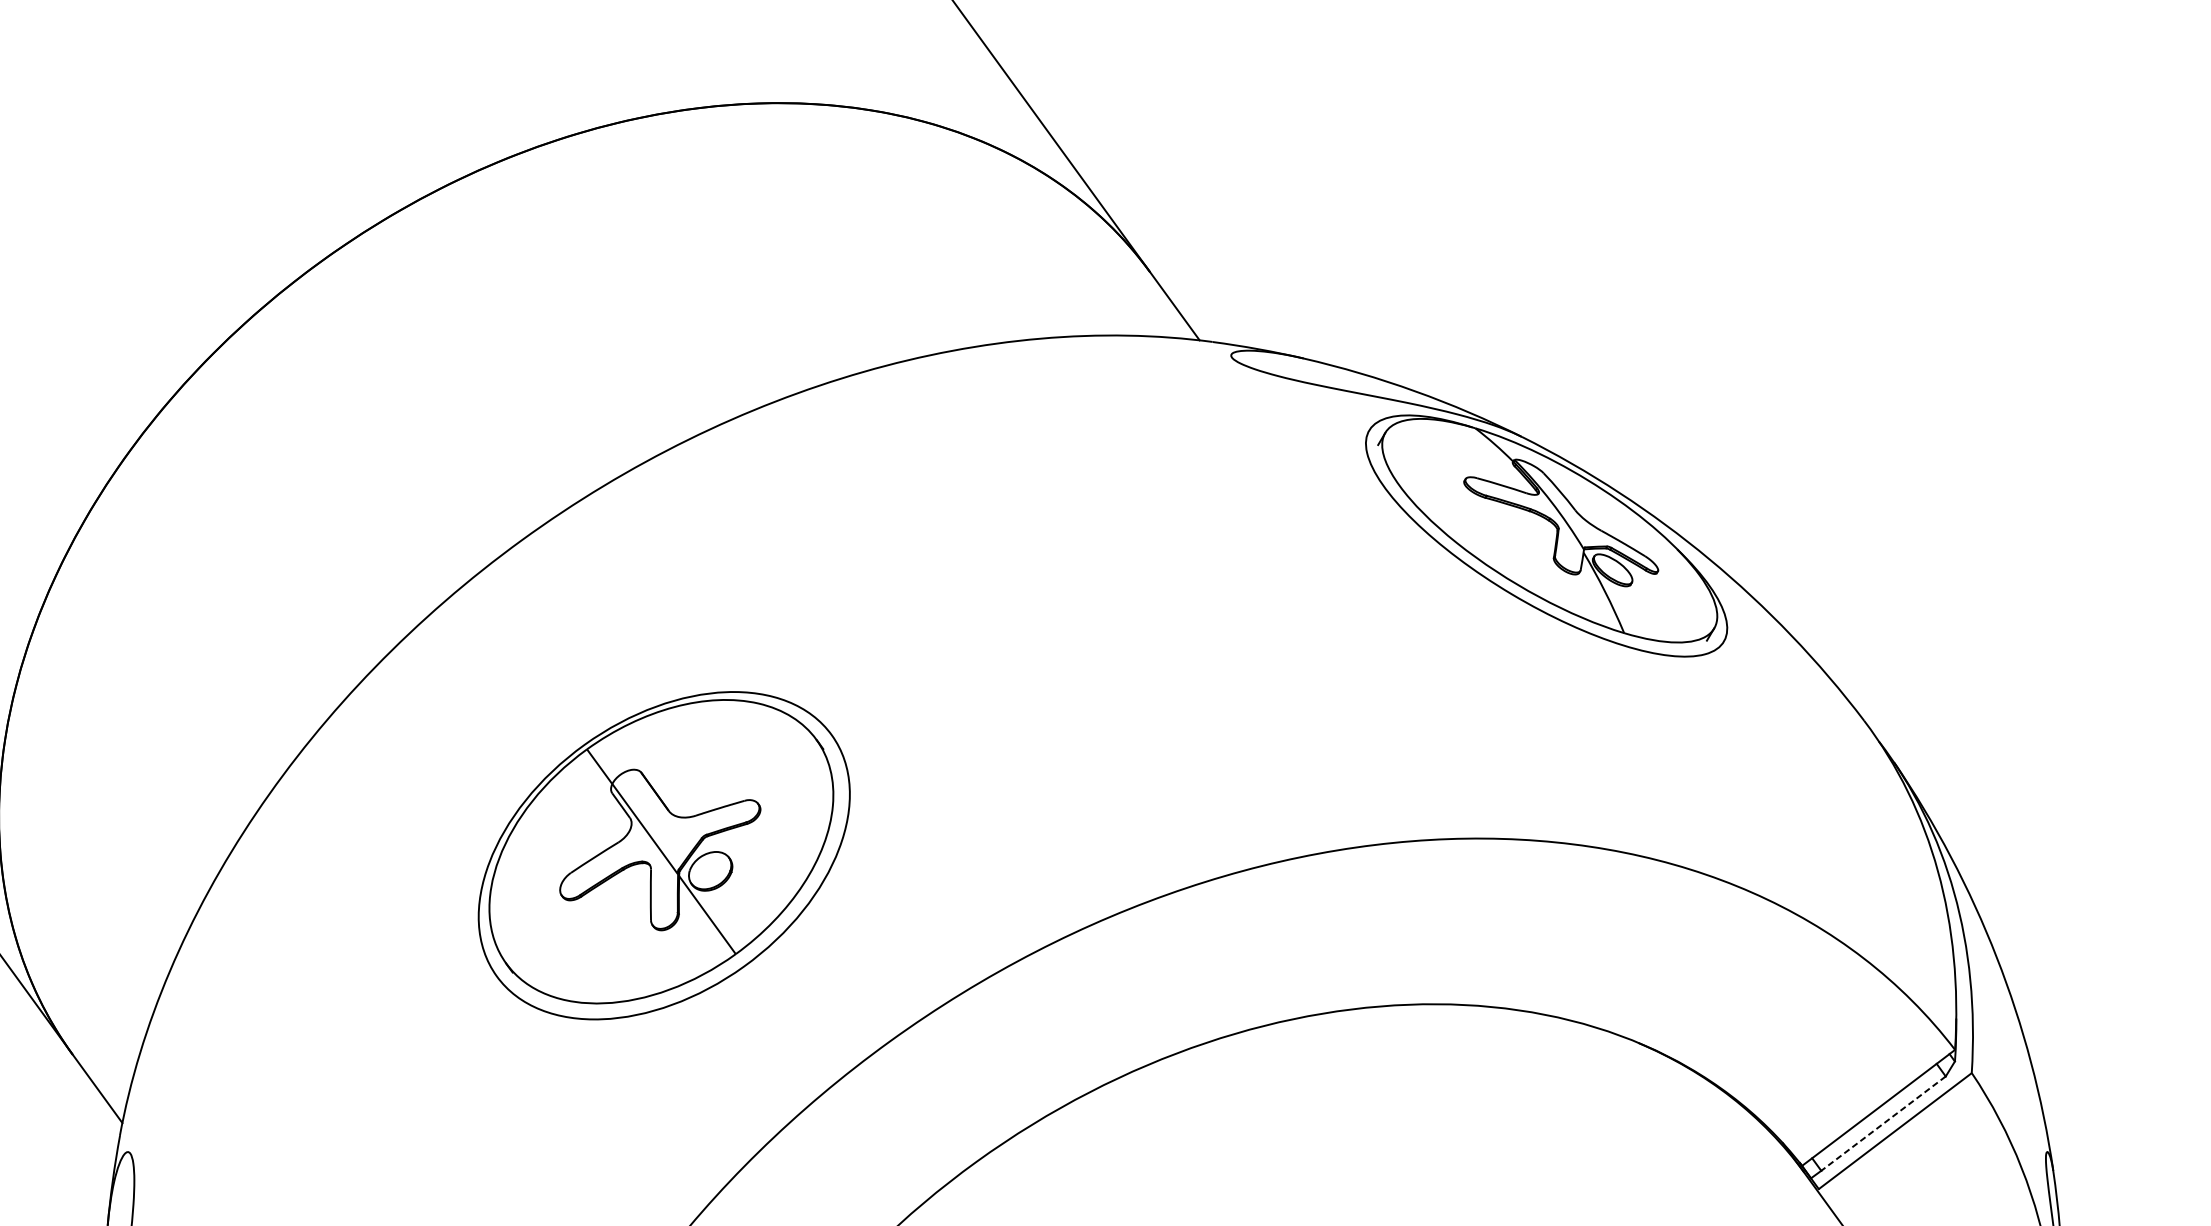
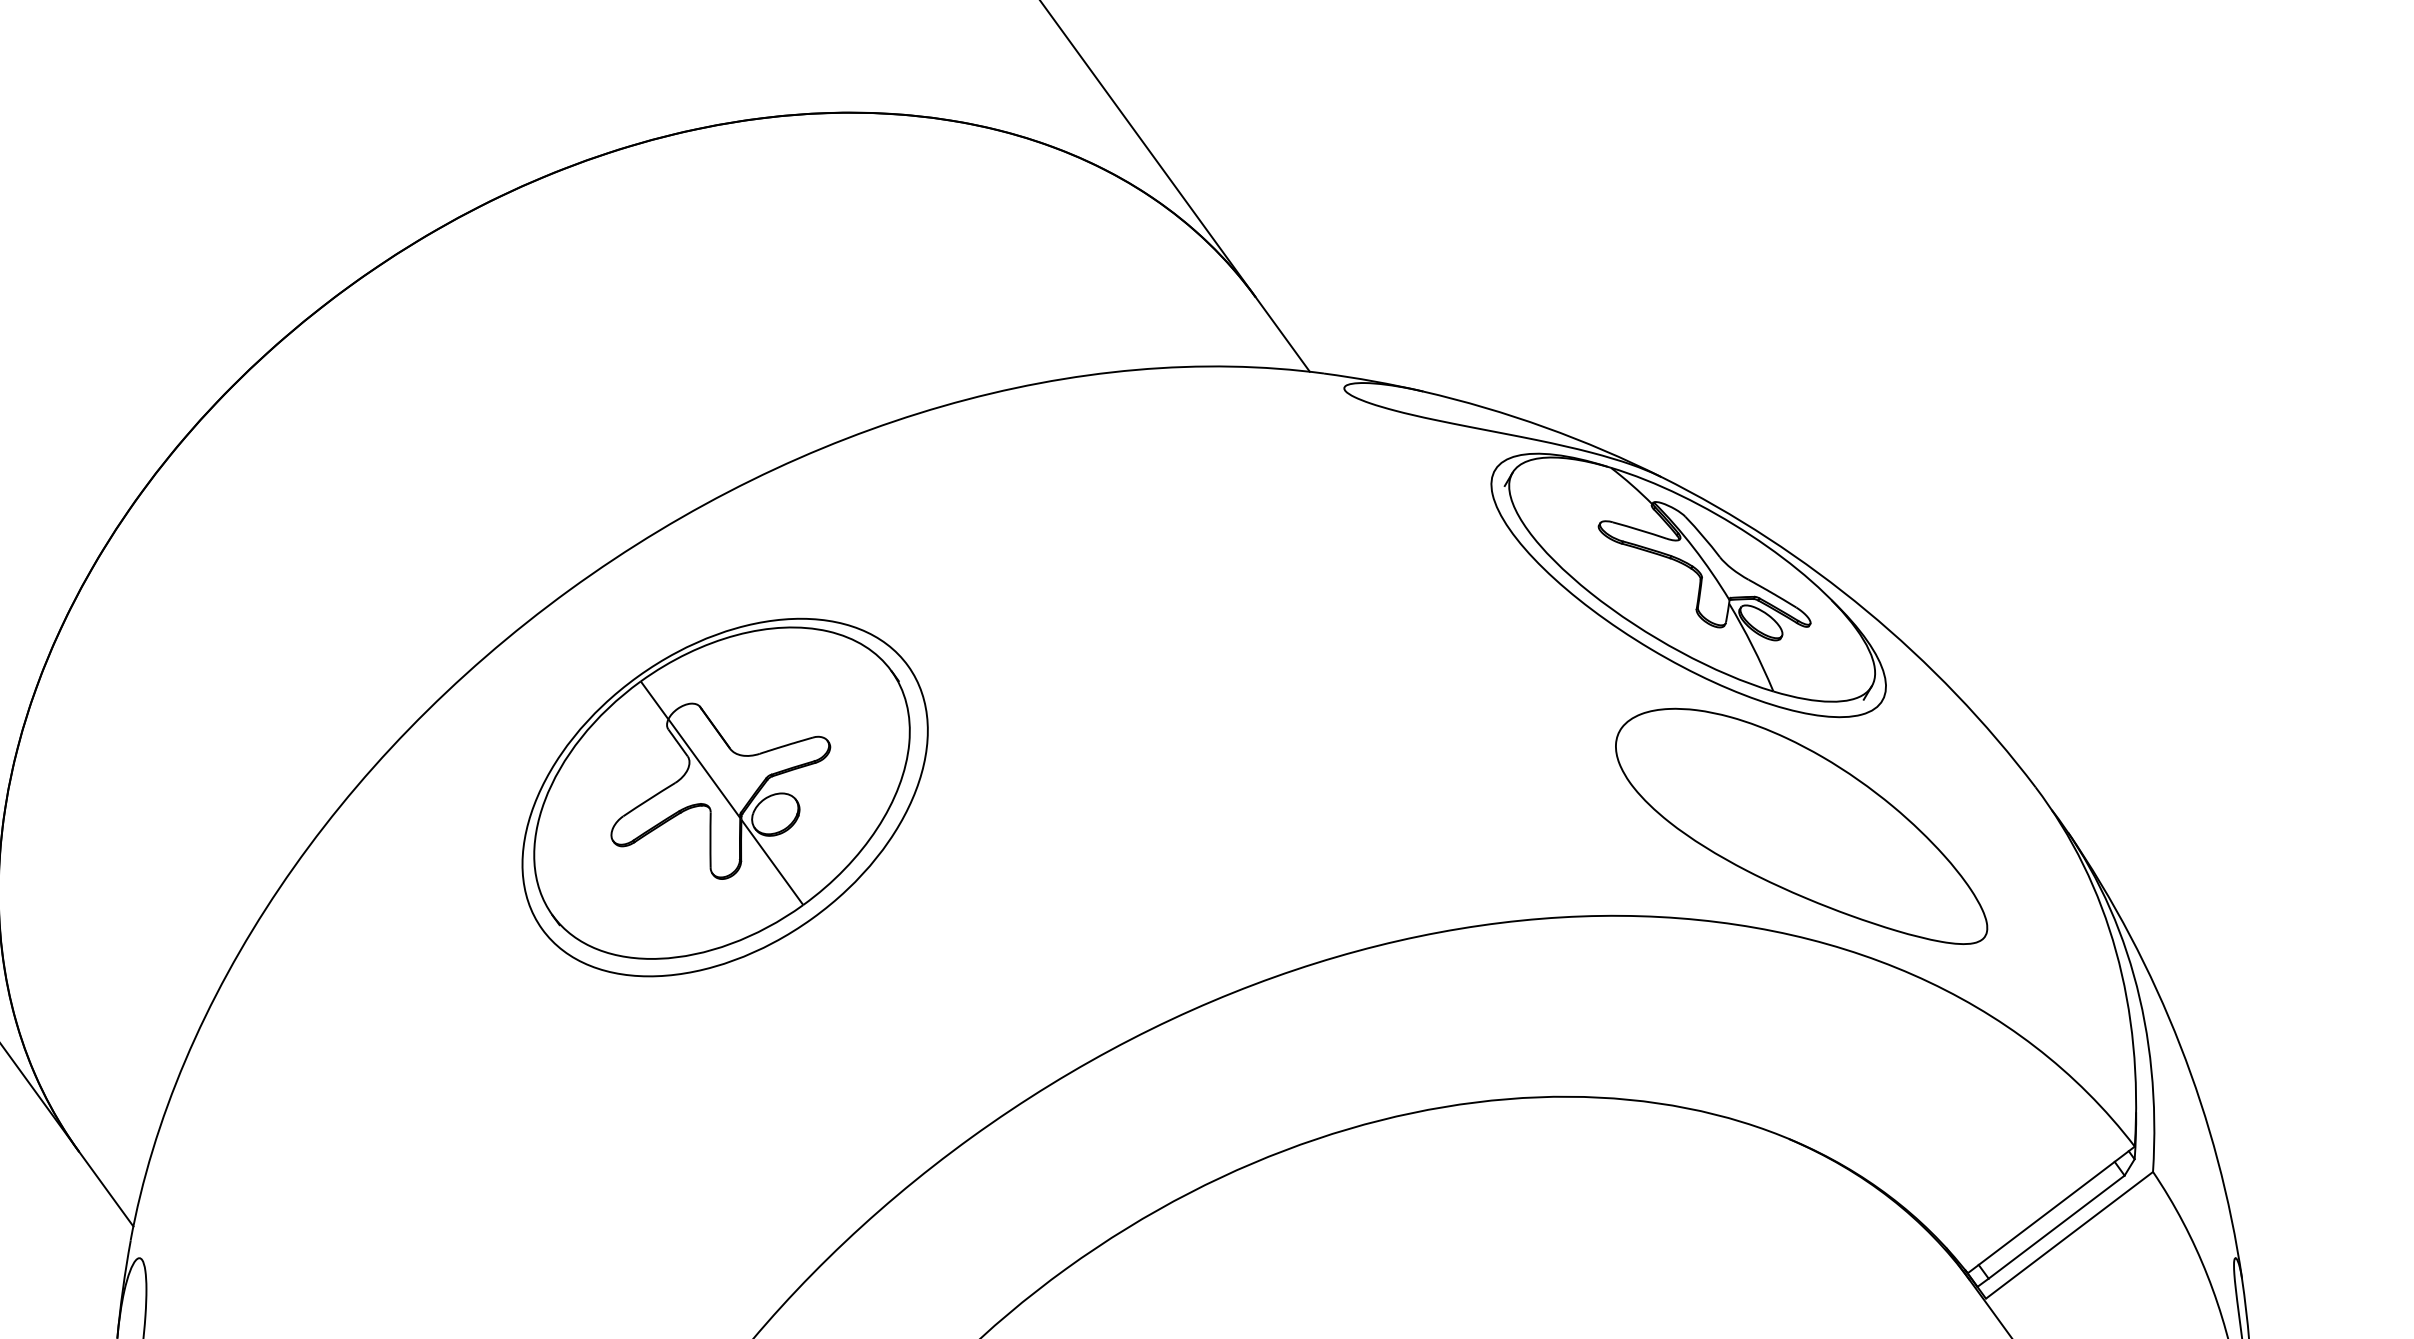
part: (1649, 755) -> (1801, 825), added
part: (663, 855) -> (724, 797), moved
line: (1883, 1123) -> (2056, 1227), dashed -> solid

